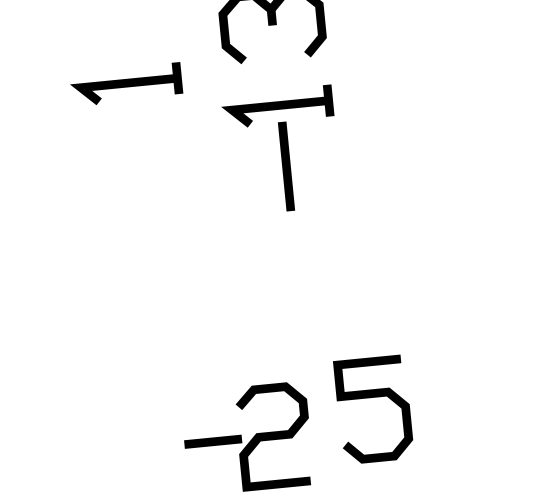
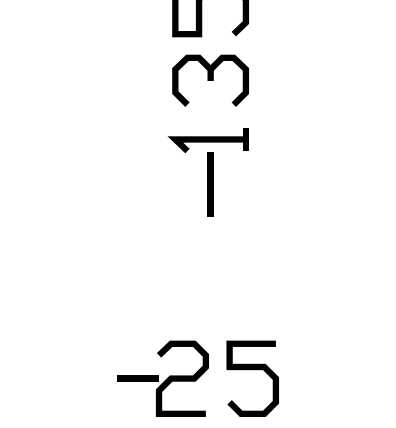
part: (125, 84) -> (99, 113), removed
curve: (372, 398) -> (252, 370), moved

